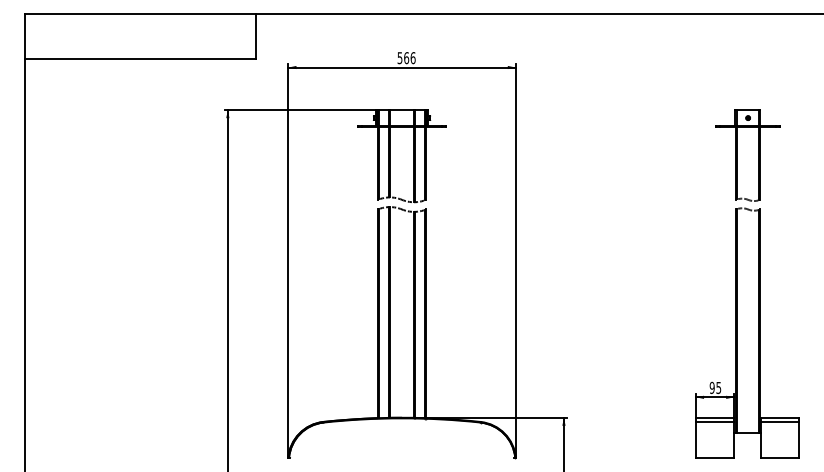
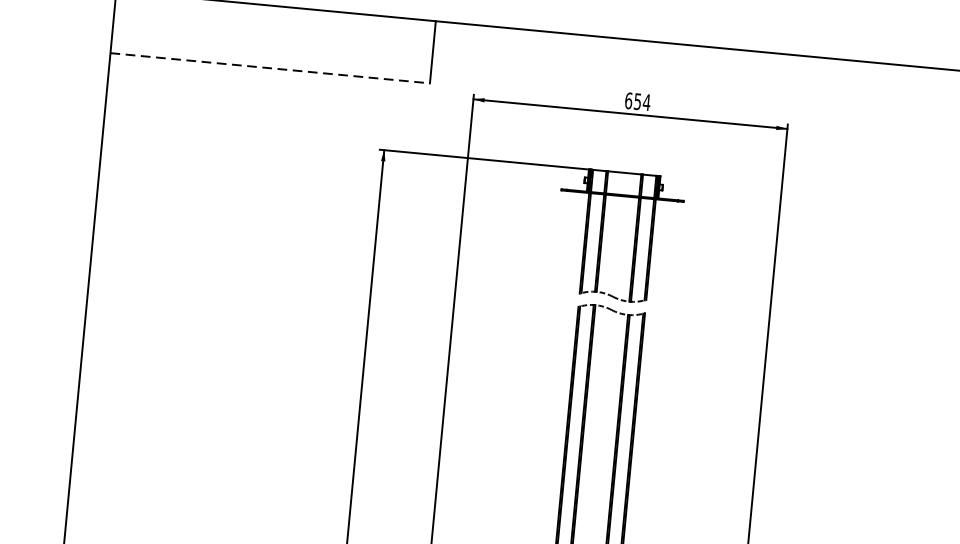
text: (406, 58) -> (637, 102), 566 -> 654
line: (140, 59) -> (270, 68), solid -> dashed

